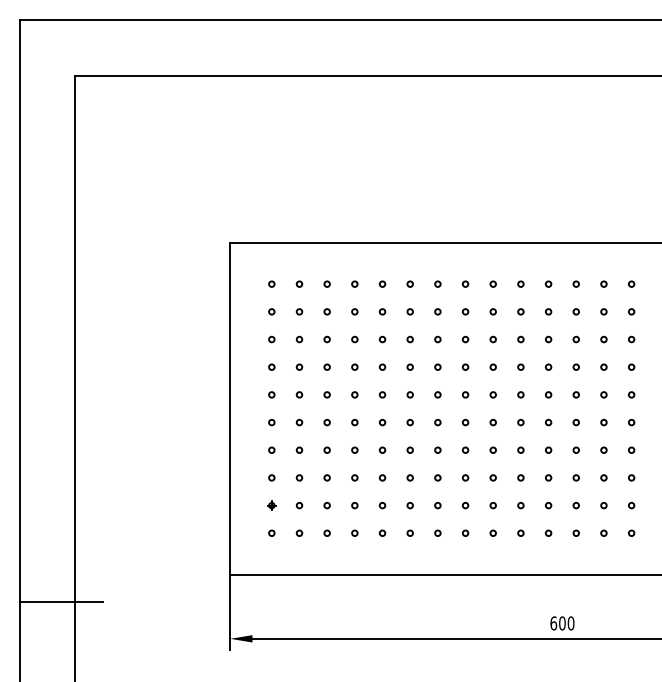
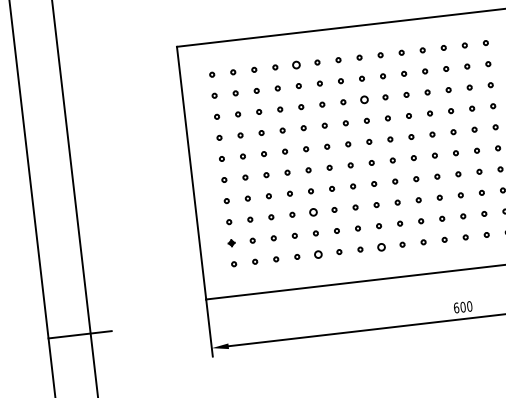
circle: (382, 283) -> (296, 64), size x1.6
circle: (465, 339) -> (364, 99), size x1.6
circle: (382, 477) -> (313, 212), size x1.6
circle: (382, 532) -> (318, 253), size x1.6
circle: (465, 532) -> (381, 246), size x1.6

